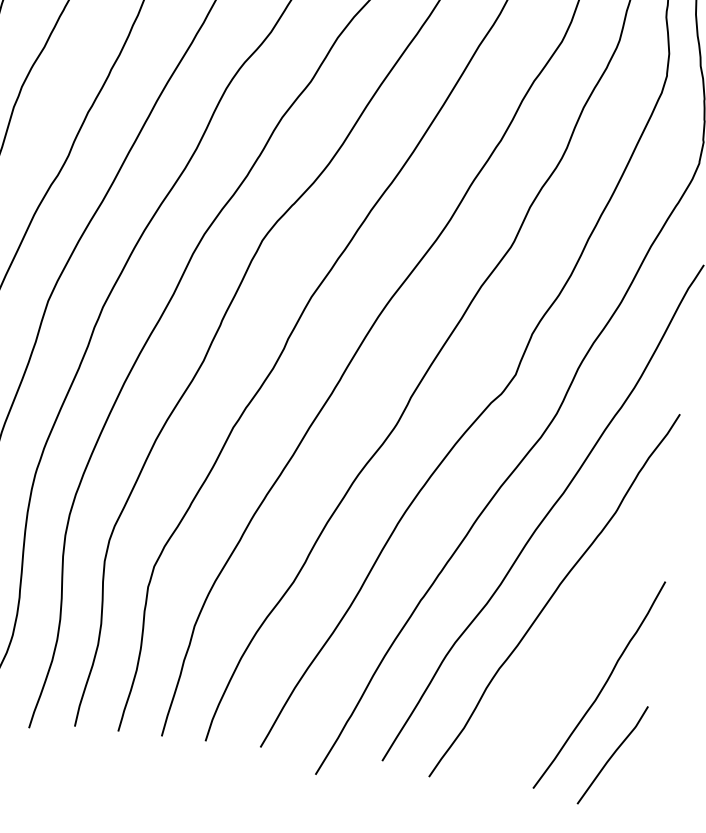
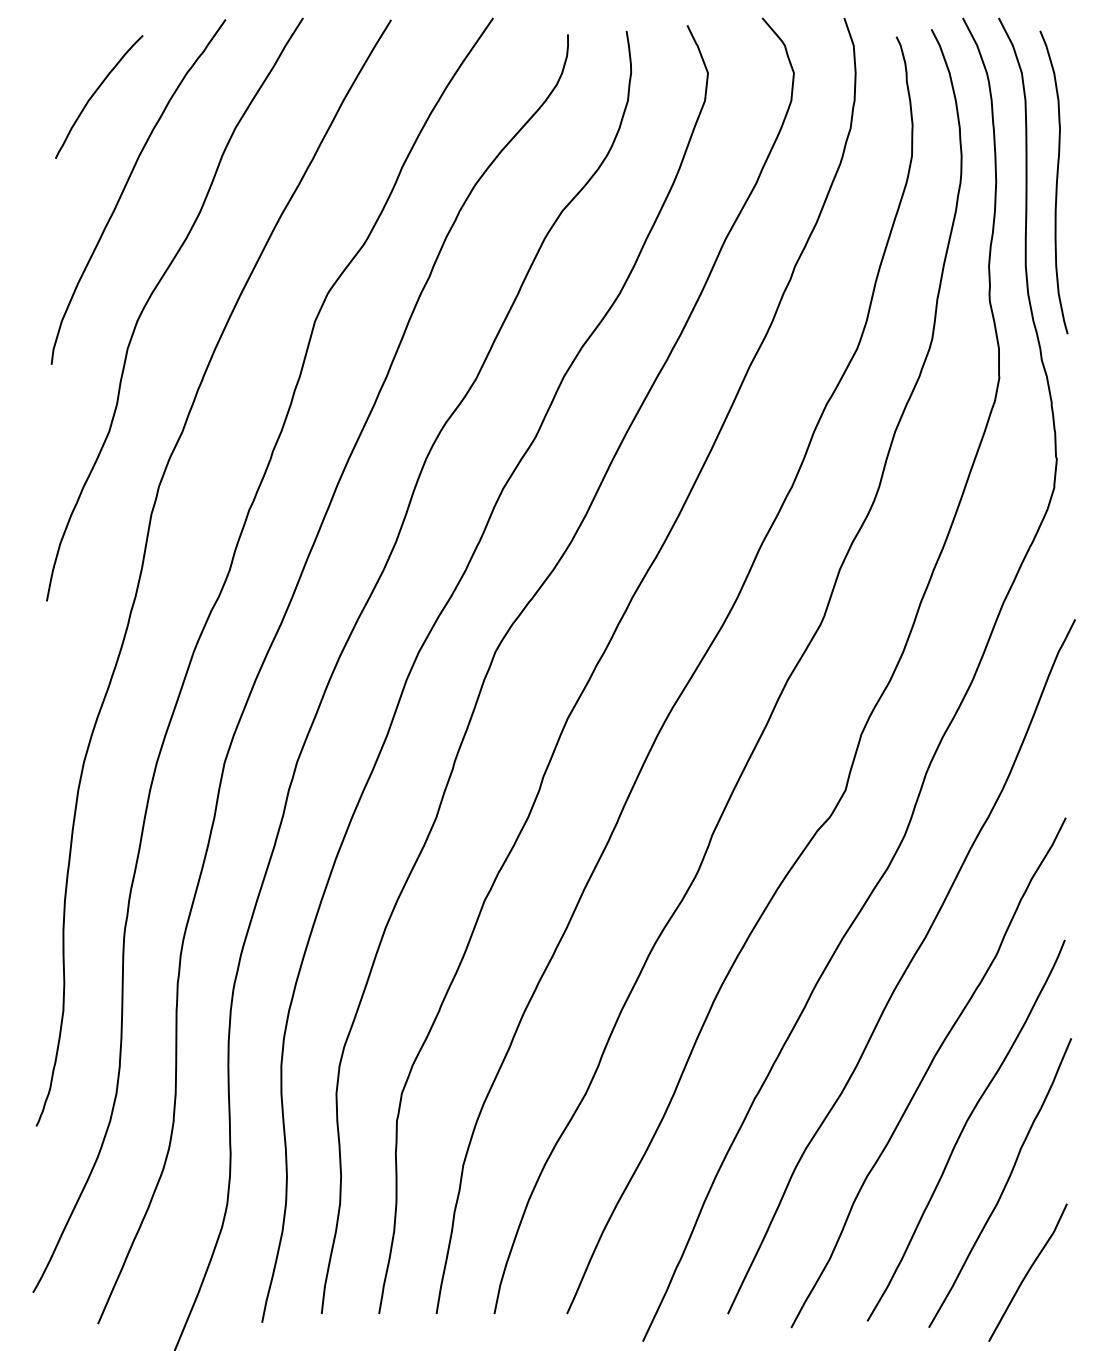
curve: (576, 642) -> (963, 1130), added

